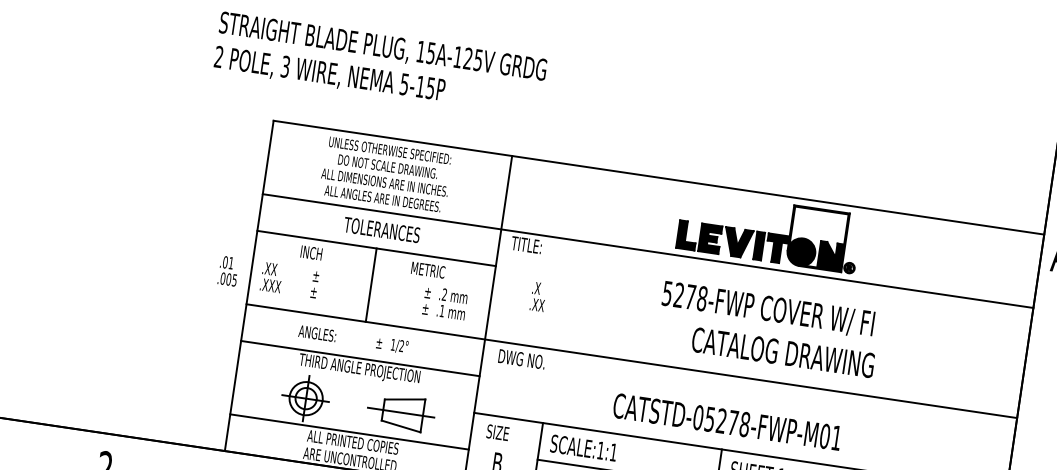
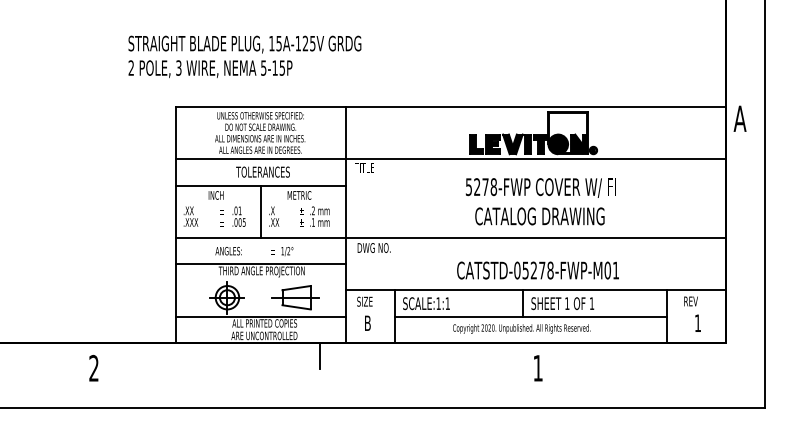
text: (227, 270) -> (238, 216), moved
text: (538, 296) -> (274, 216), moved
text: (782, 352) -> (539, 216), moved
text: (726, 421) -> (537, 270), moved

